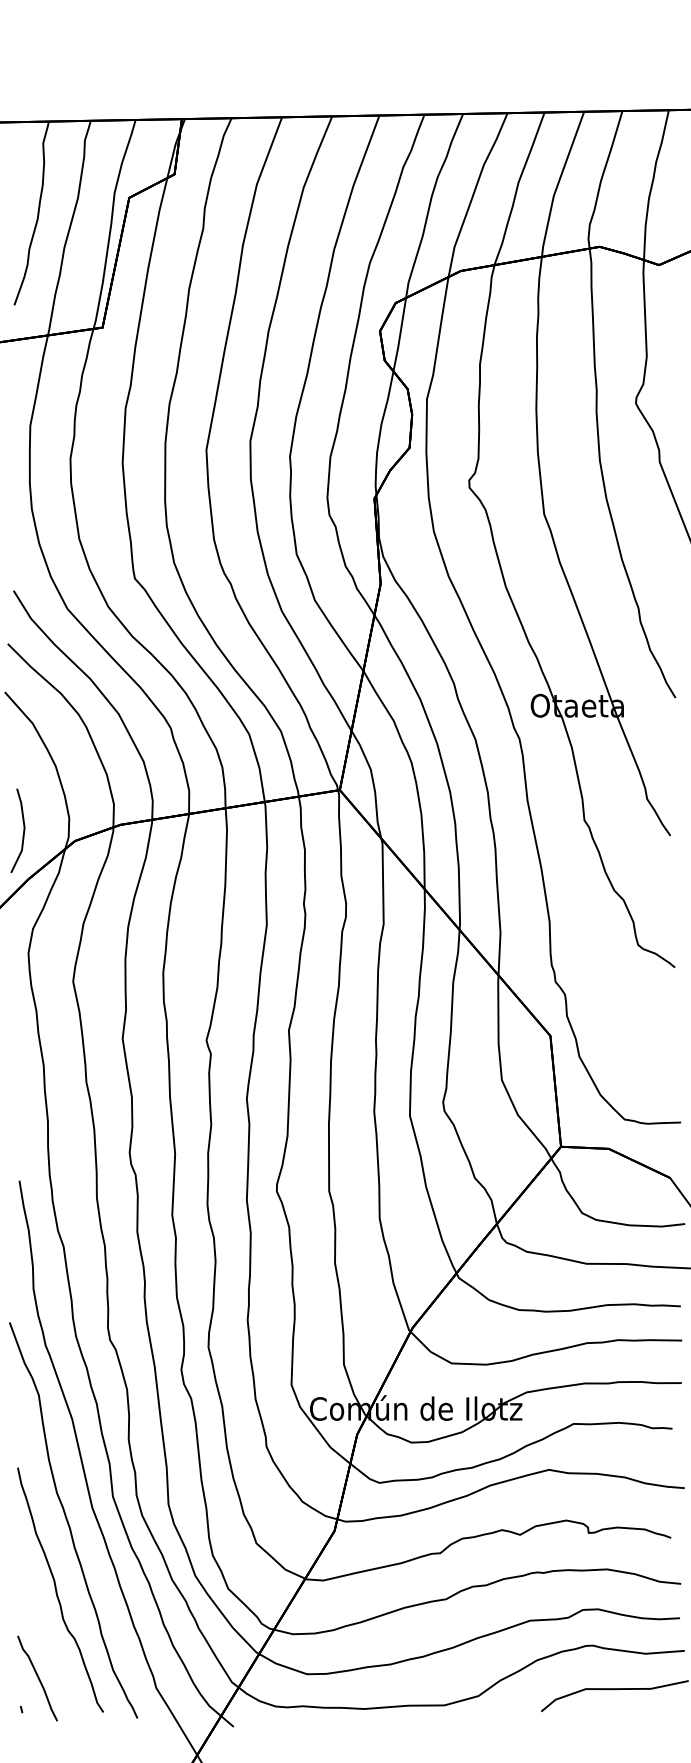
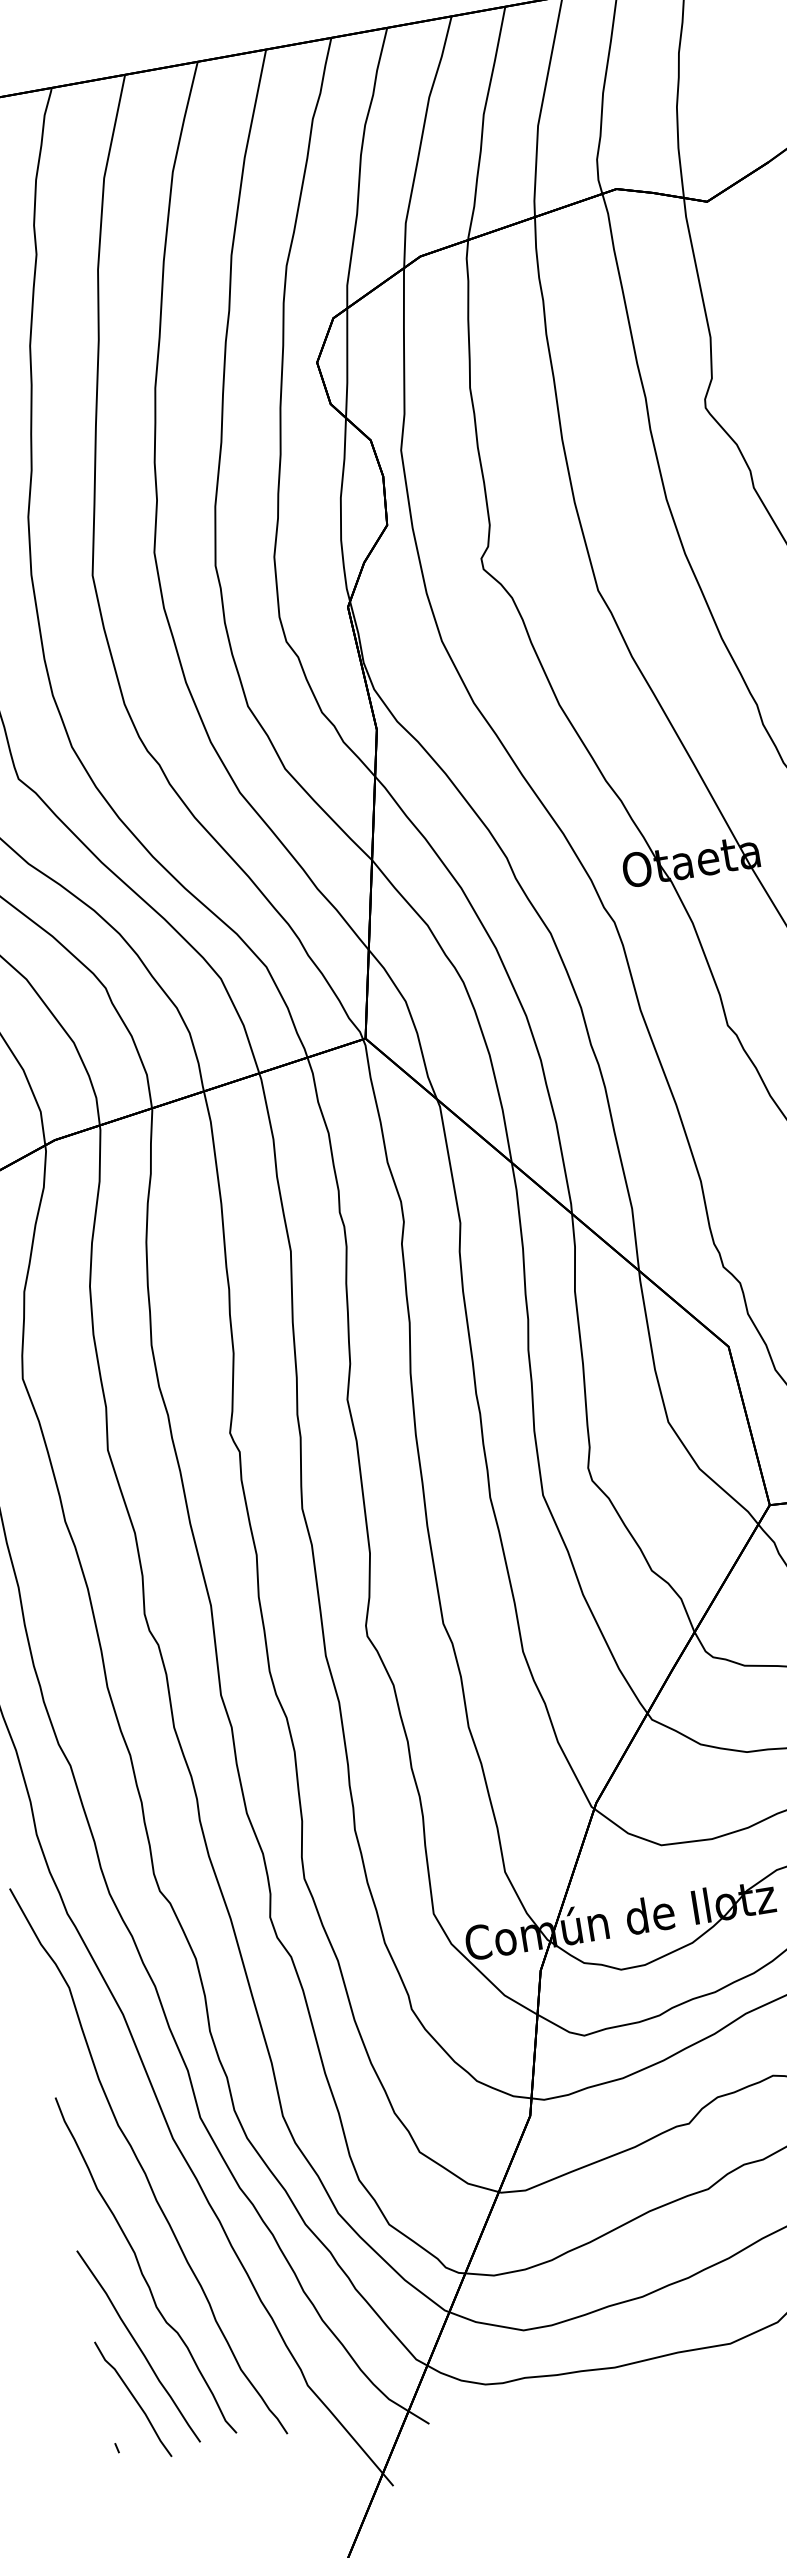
curve: (46, 1643) -> (137, 2346), added

